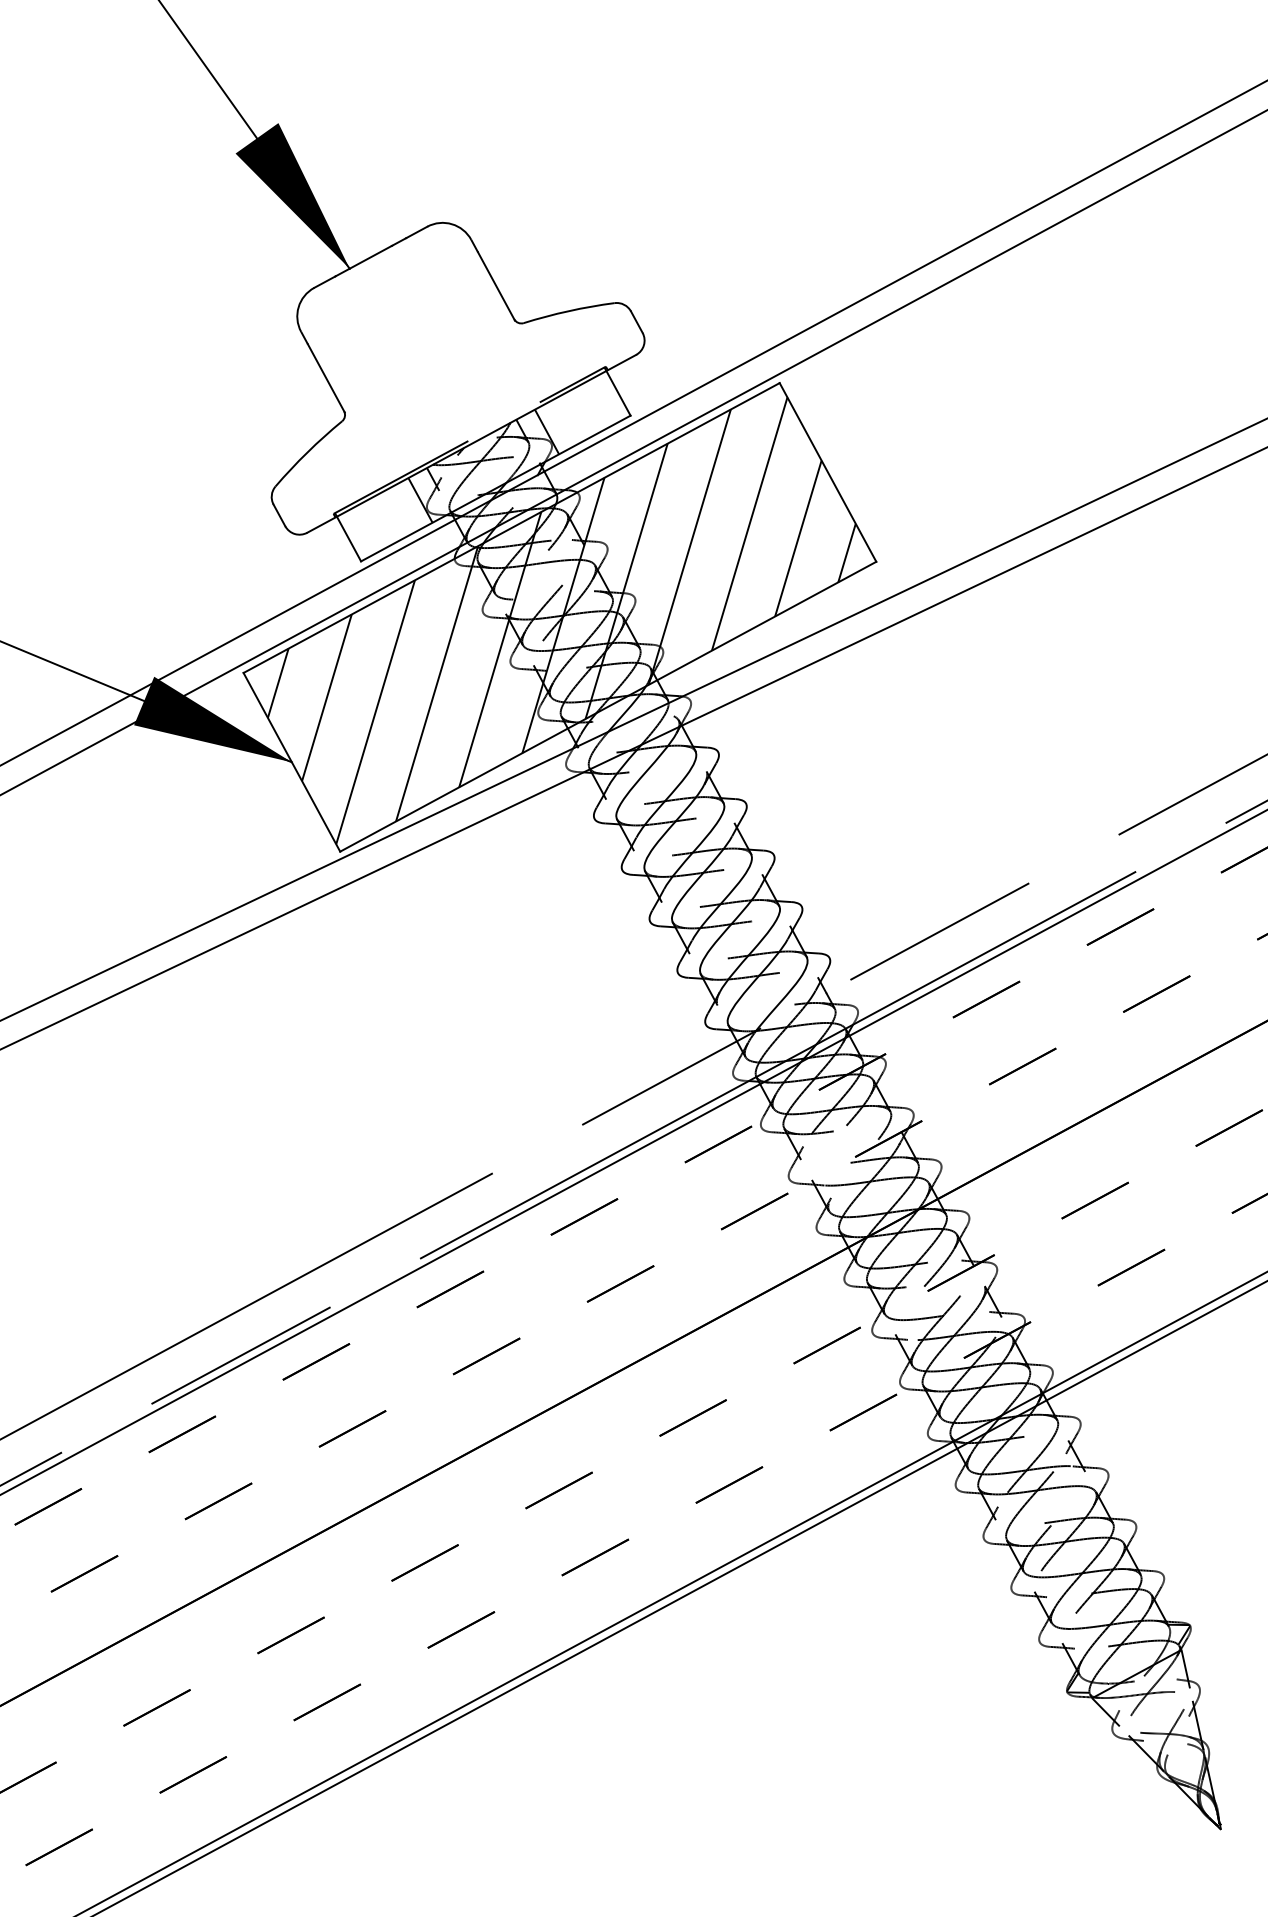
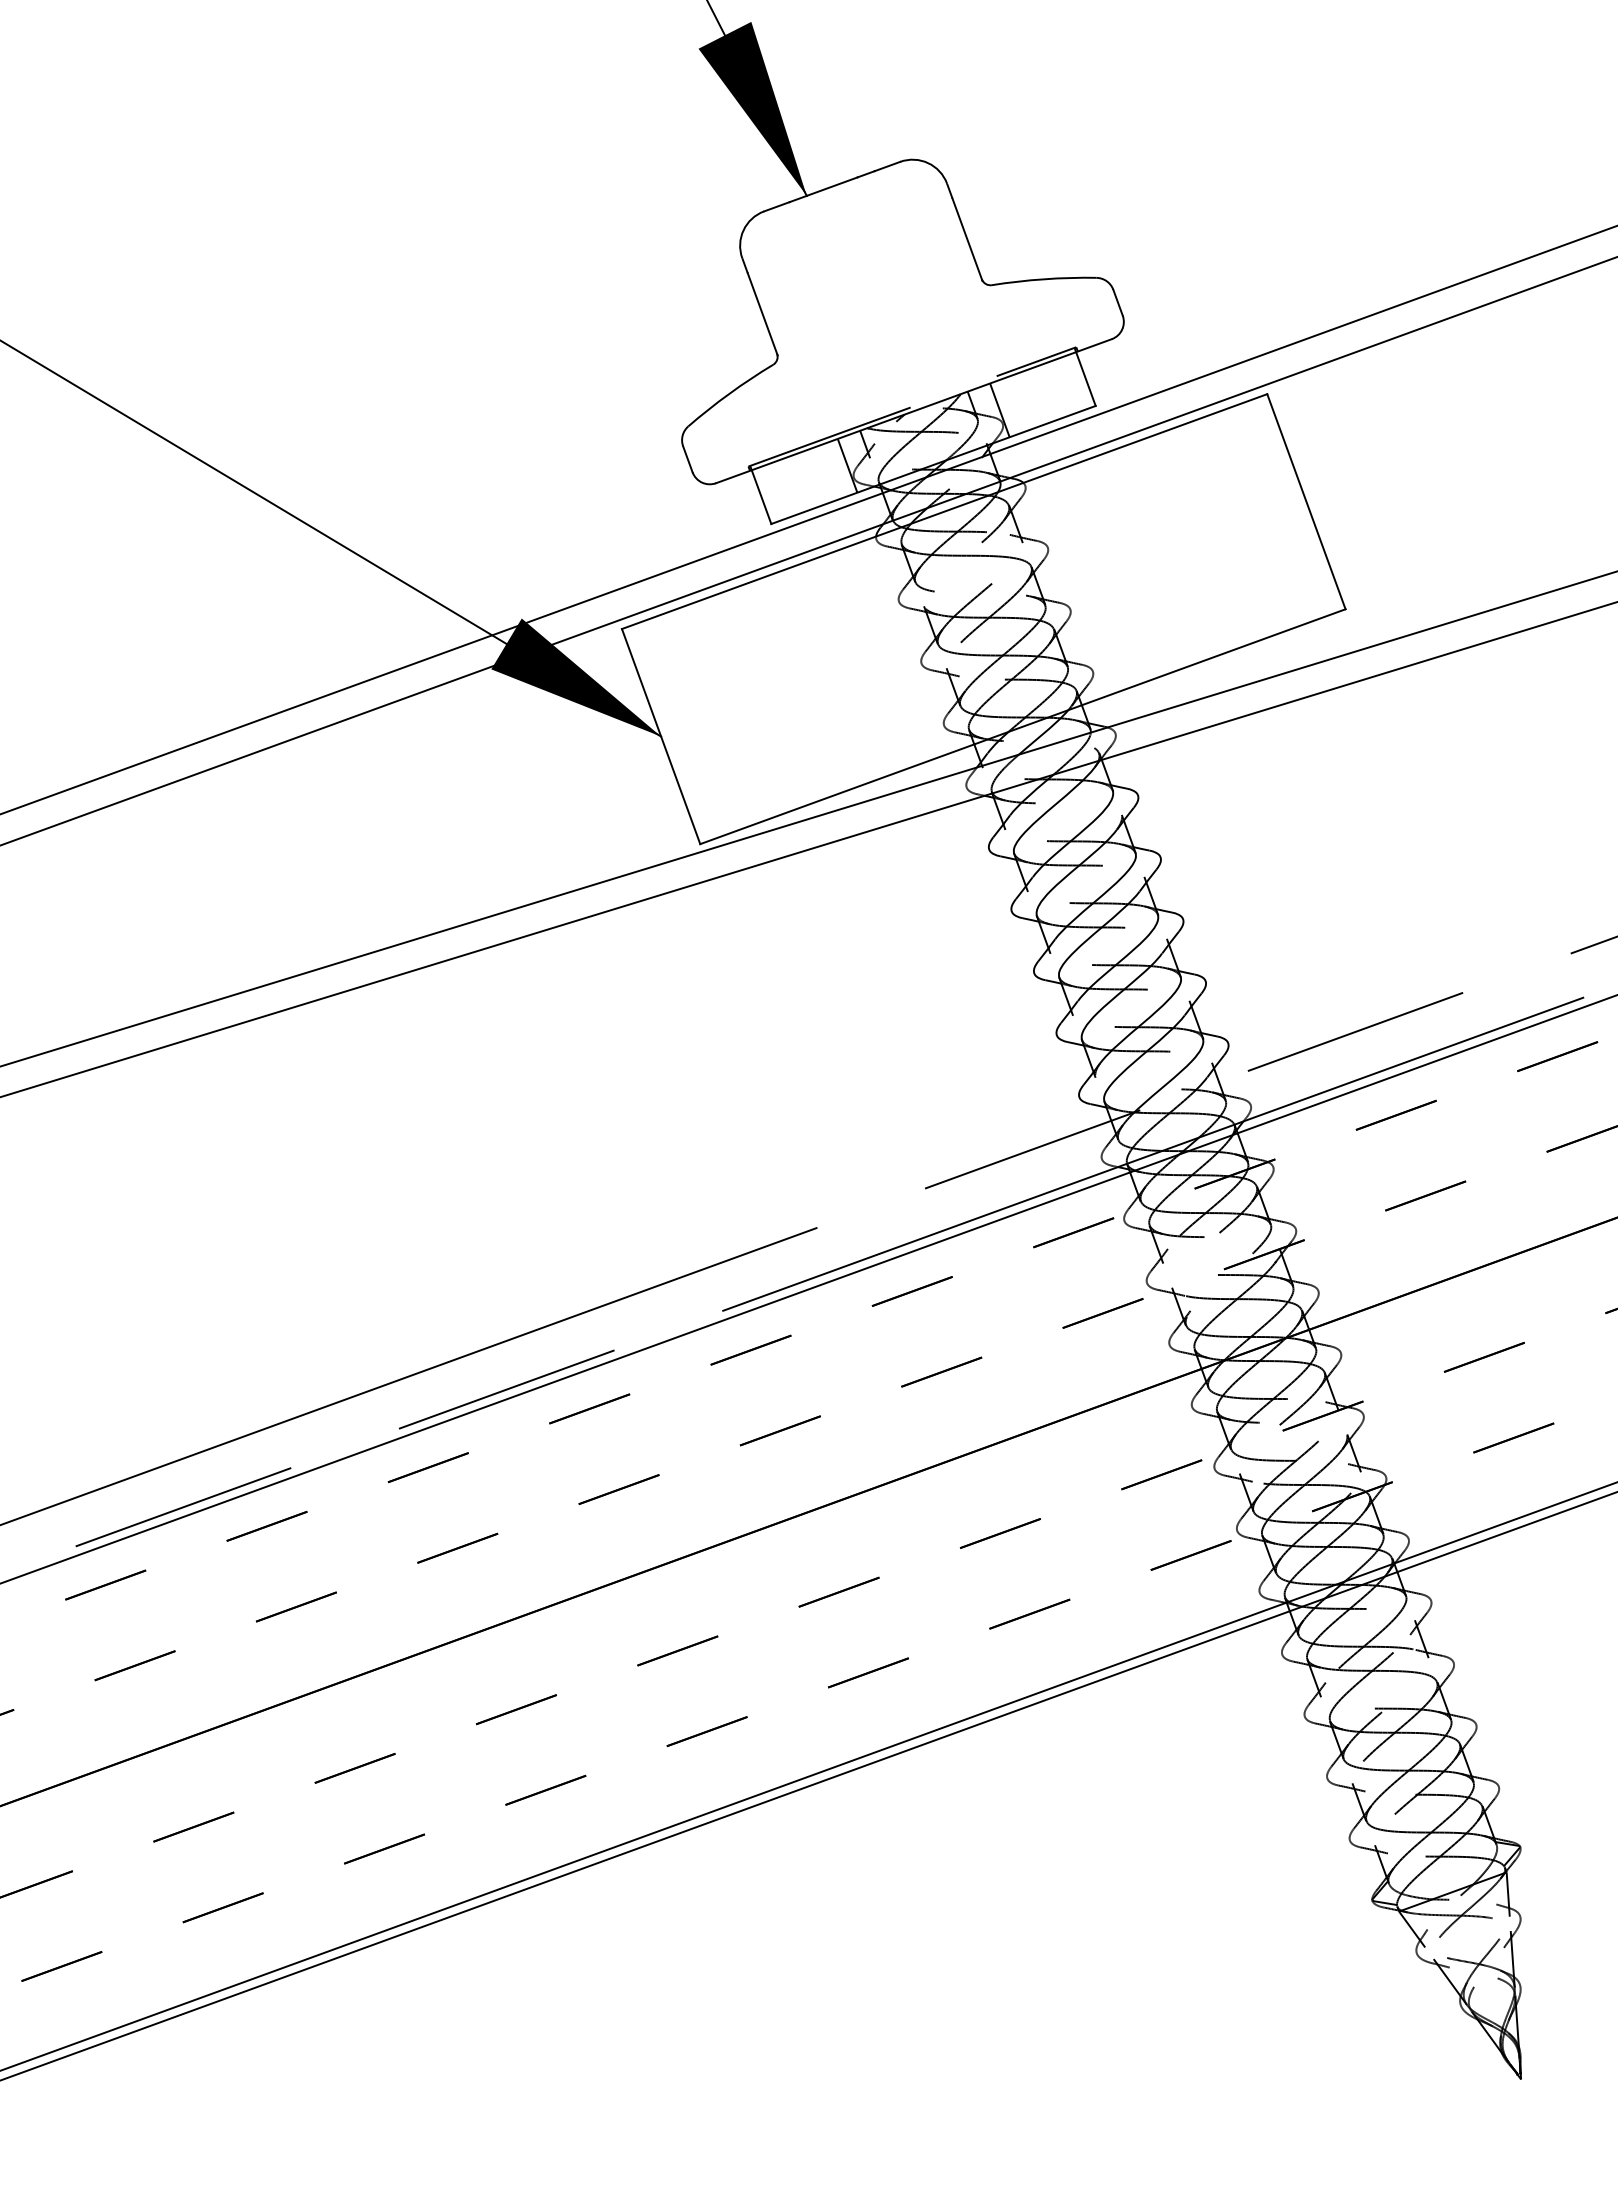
hatch: (561, 621) -> (984, 623), removed

